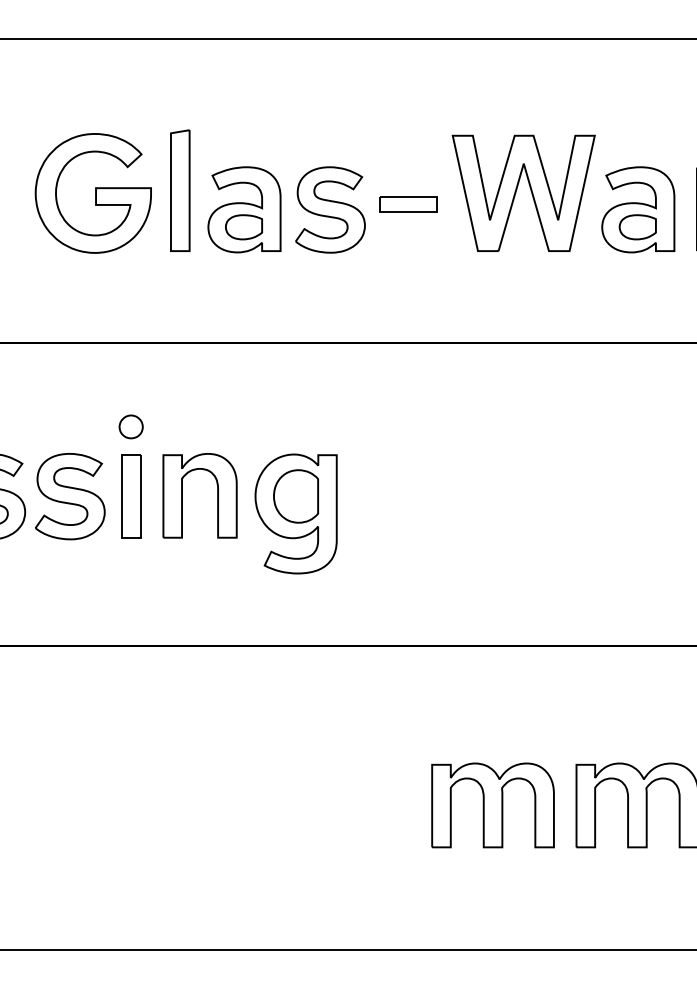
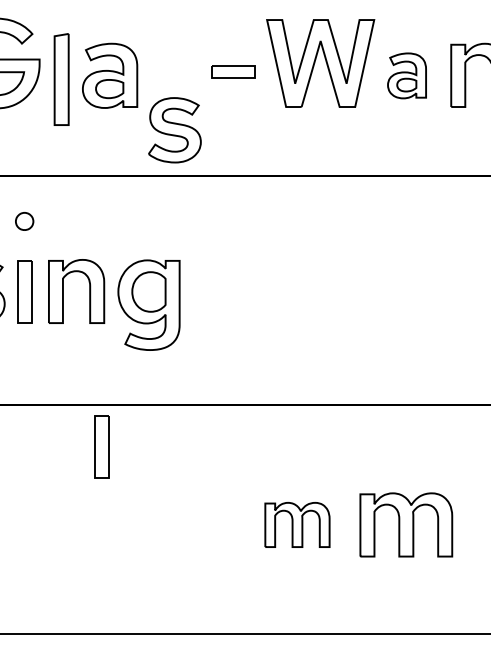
part: (180, 190) -> (61, 79), moved
part: (330, 209) -> (174, 129), moved
part: (638, 209) -> (407, 75), size x0.7
part: (130, 426) -> (24, 221), moved
part: (233, 702) -> (101, 447), added
part: (492, 805) -> (297, 525), size x0.7

